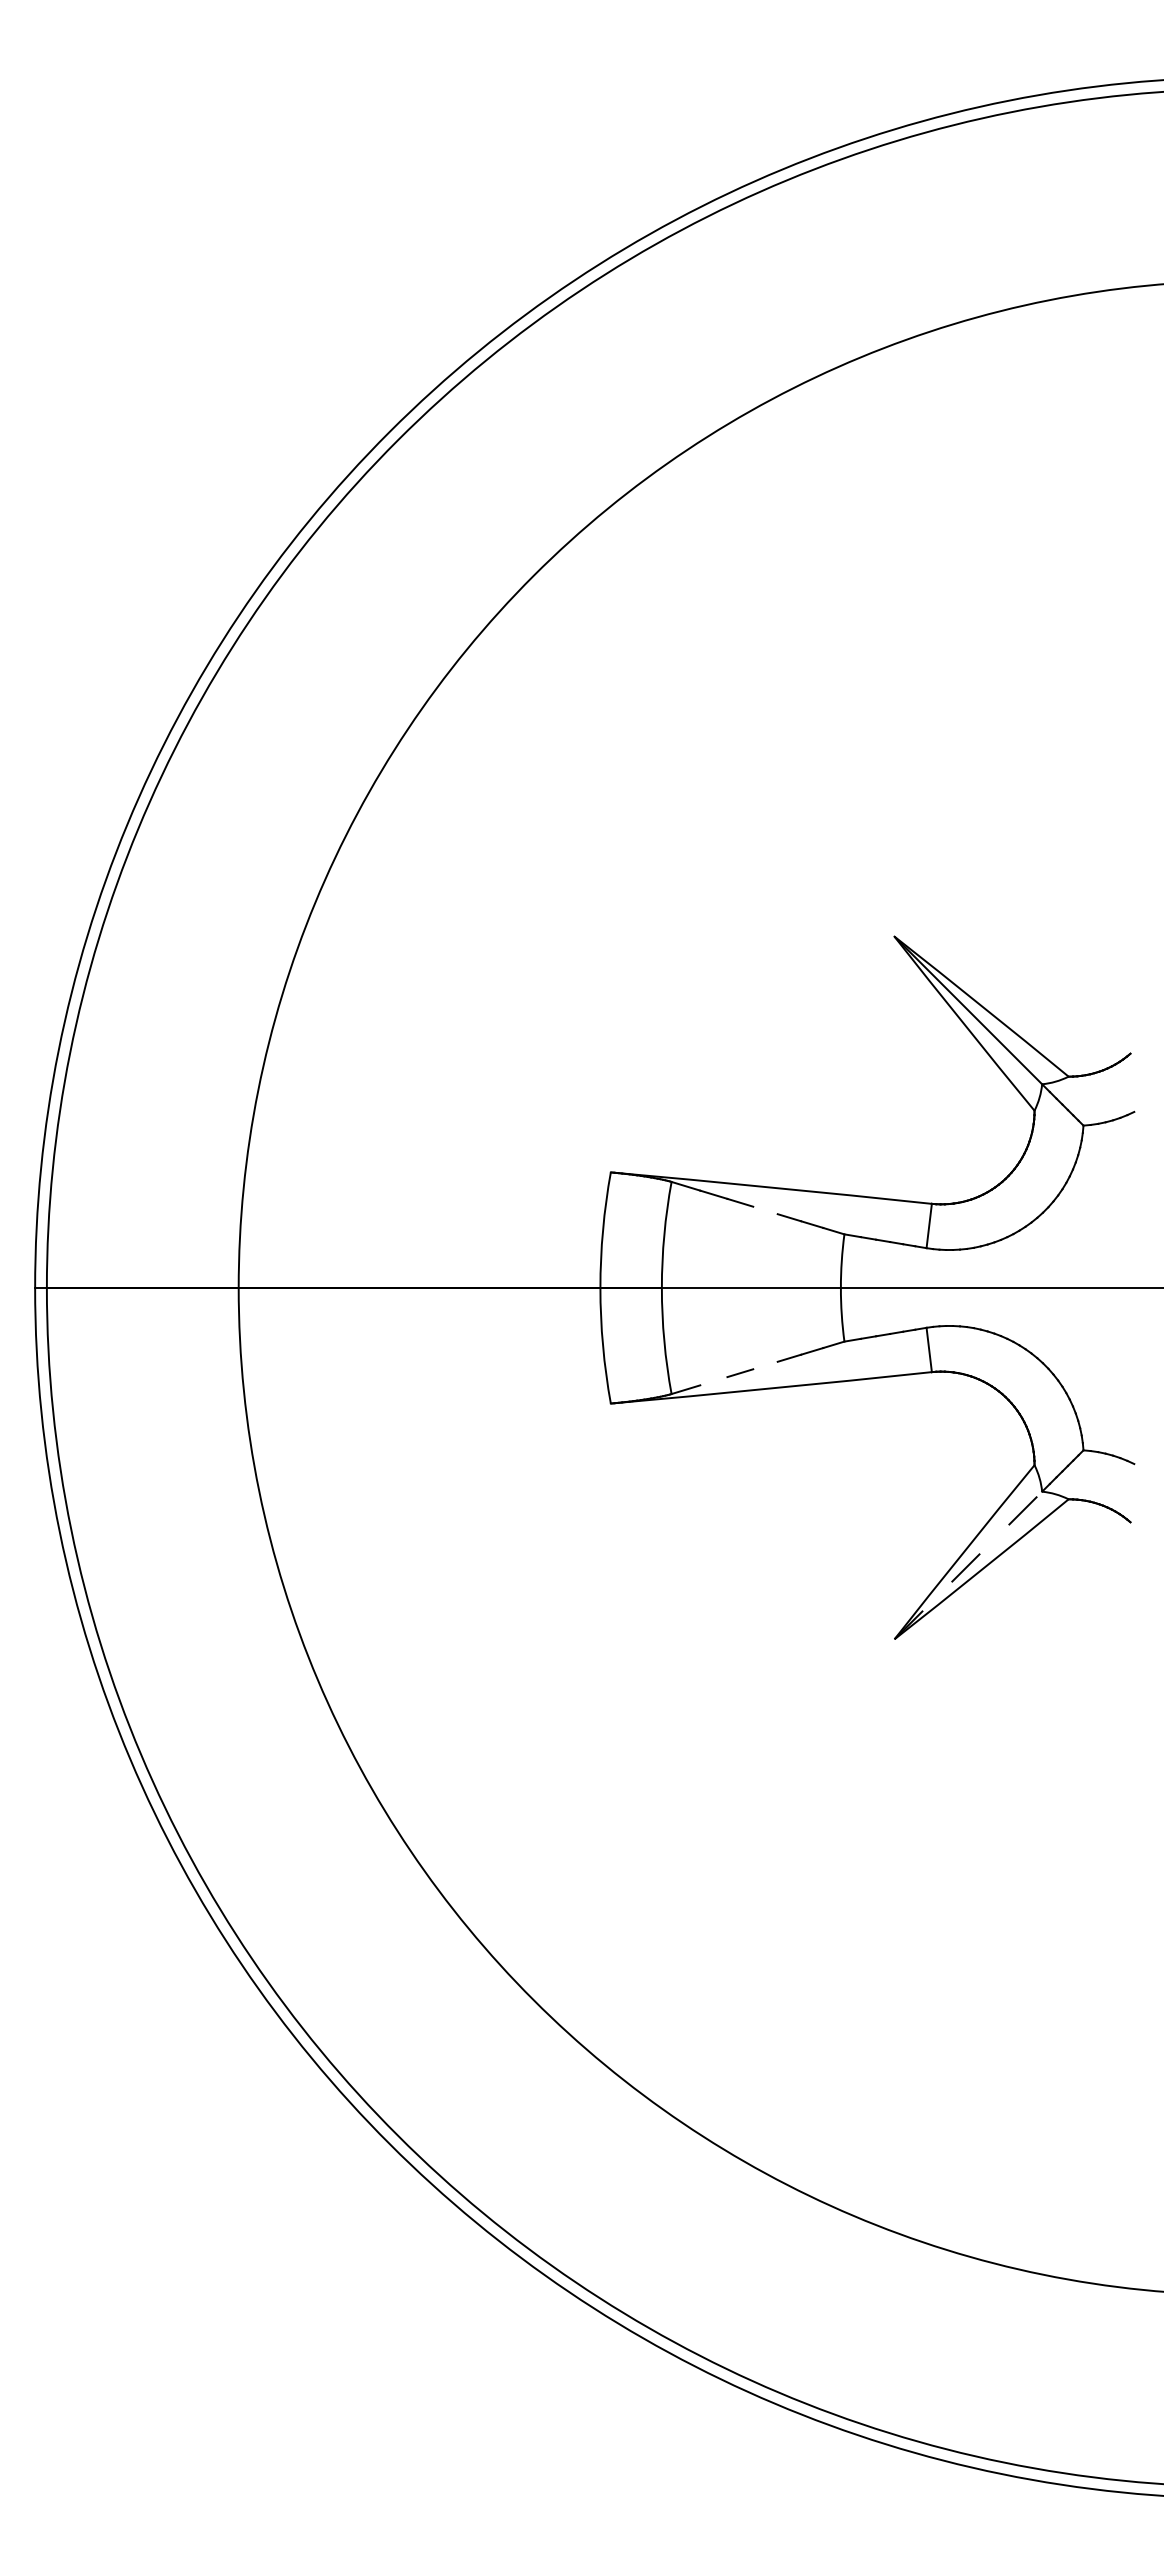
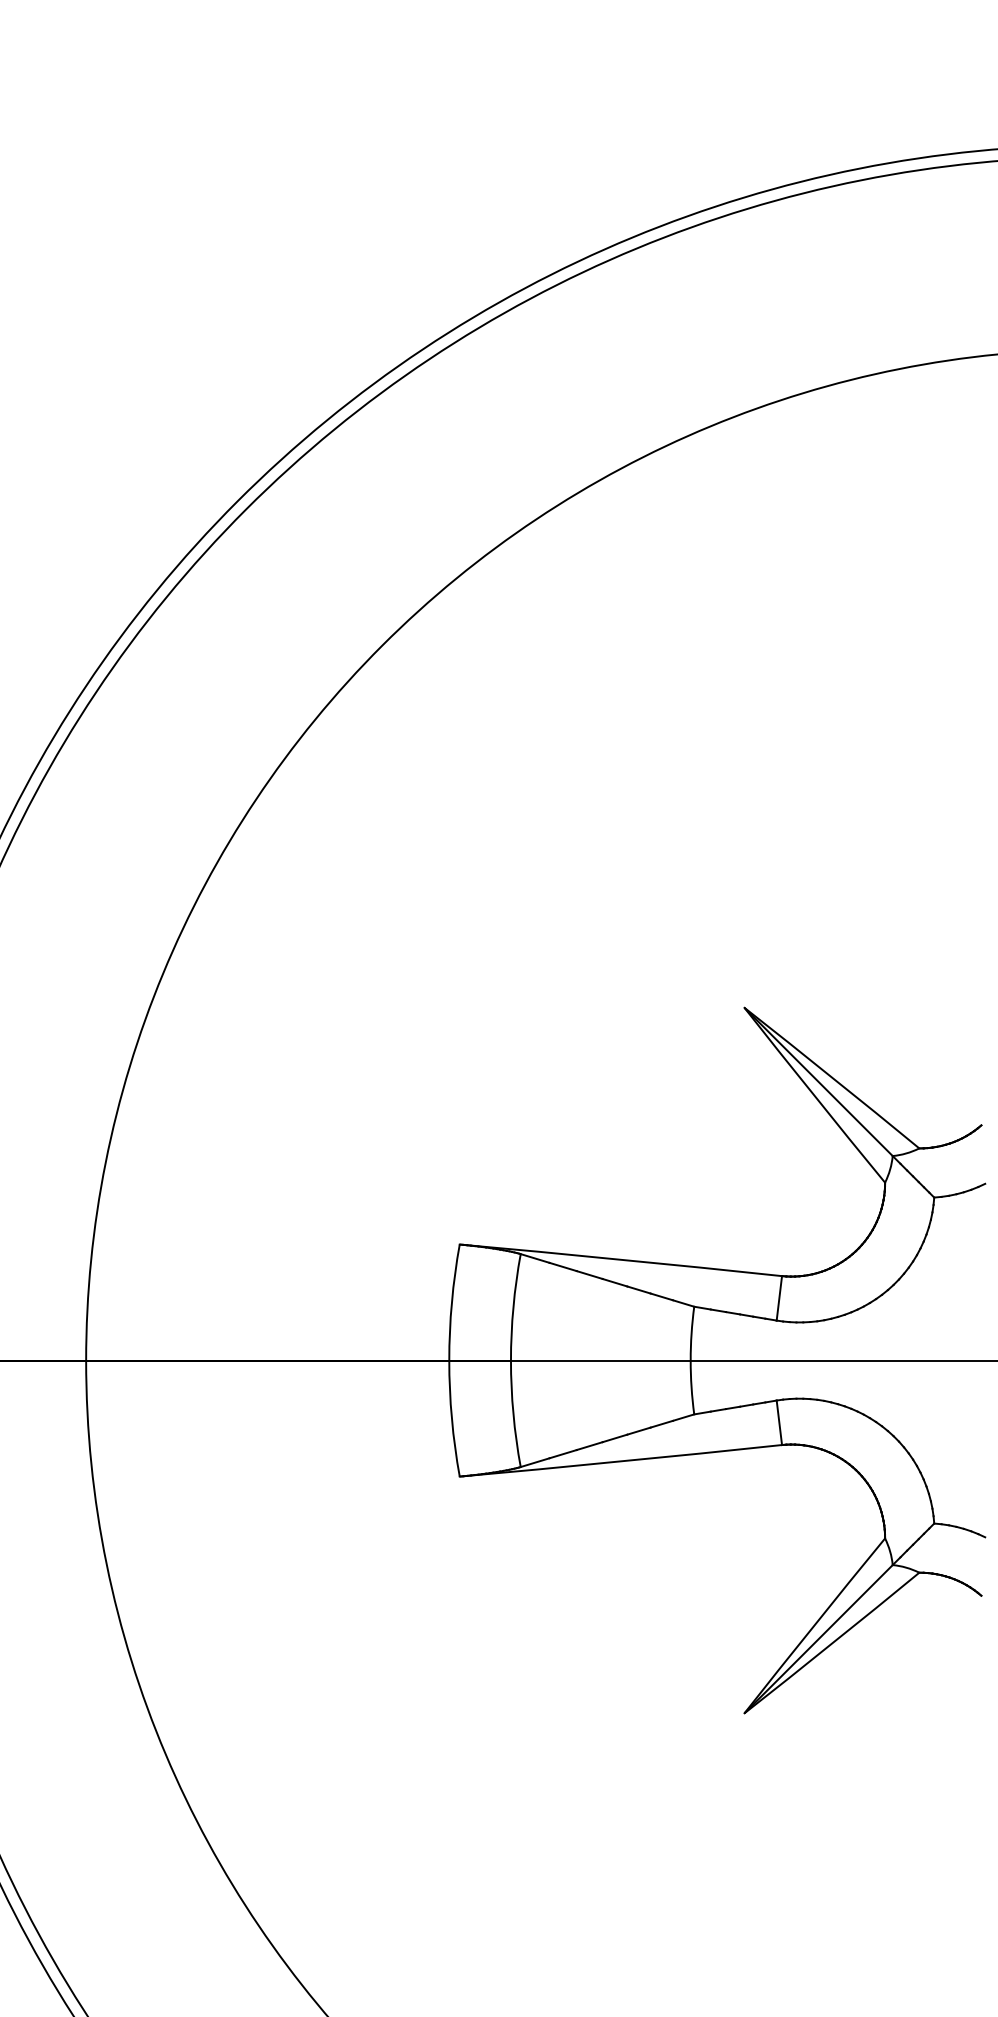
line: (765, 1210) -> (615, 1282), added
line: (765, 1365) -> (615, 1438), added
line: (713, 1381) -> (562, 1454), added
line: (968, 1565) -> (818, 1639), dashed -> solid

